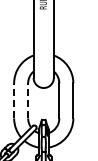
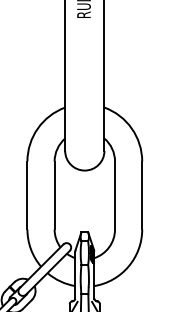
line: (14, 100) -> (28, 194), dashed -> solid
line: (28, 100) -> (55, 194), dashed -> solid

